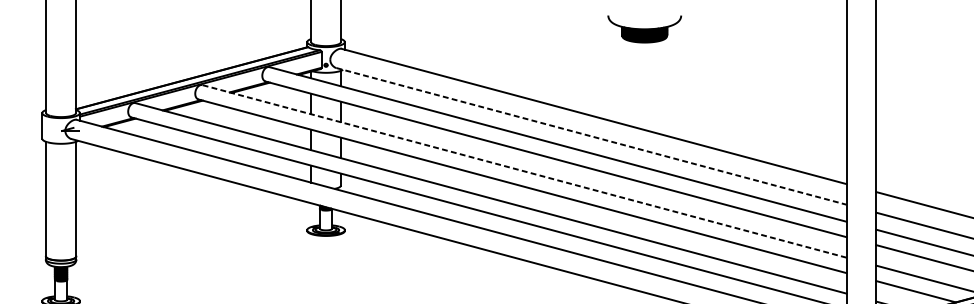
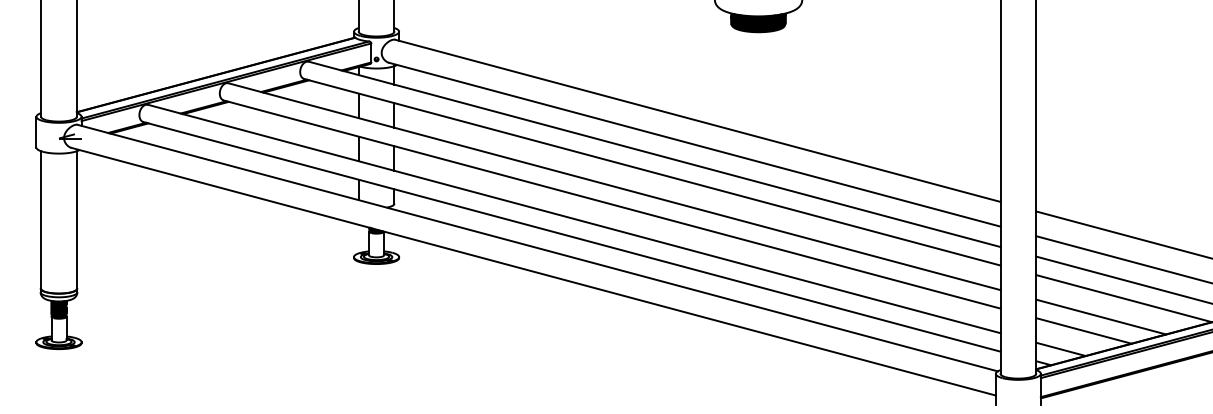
line: (592, 136) -> (695, 144), dashed -> solid
line: (524, 171) -> (614, 186), dashed -> solid

